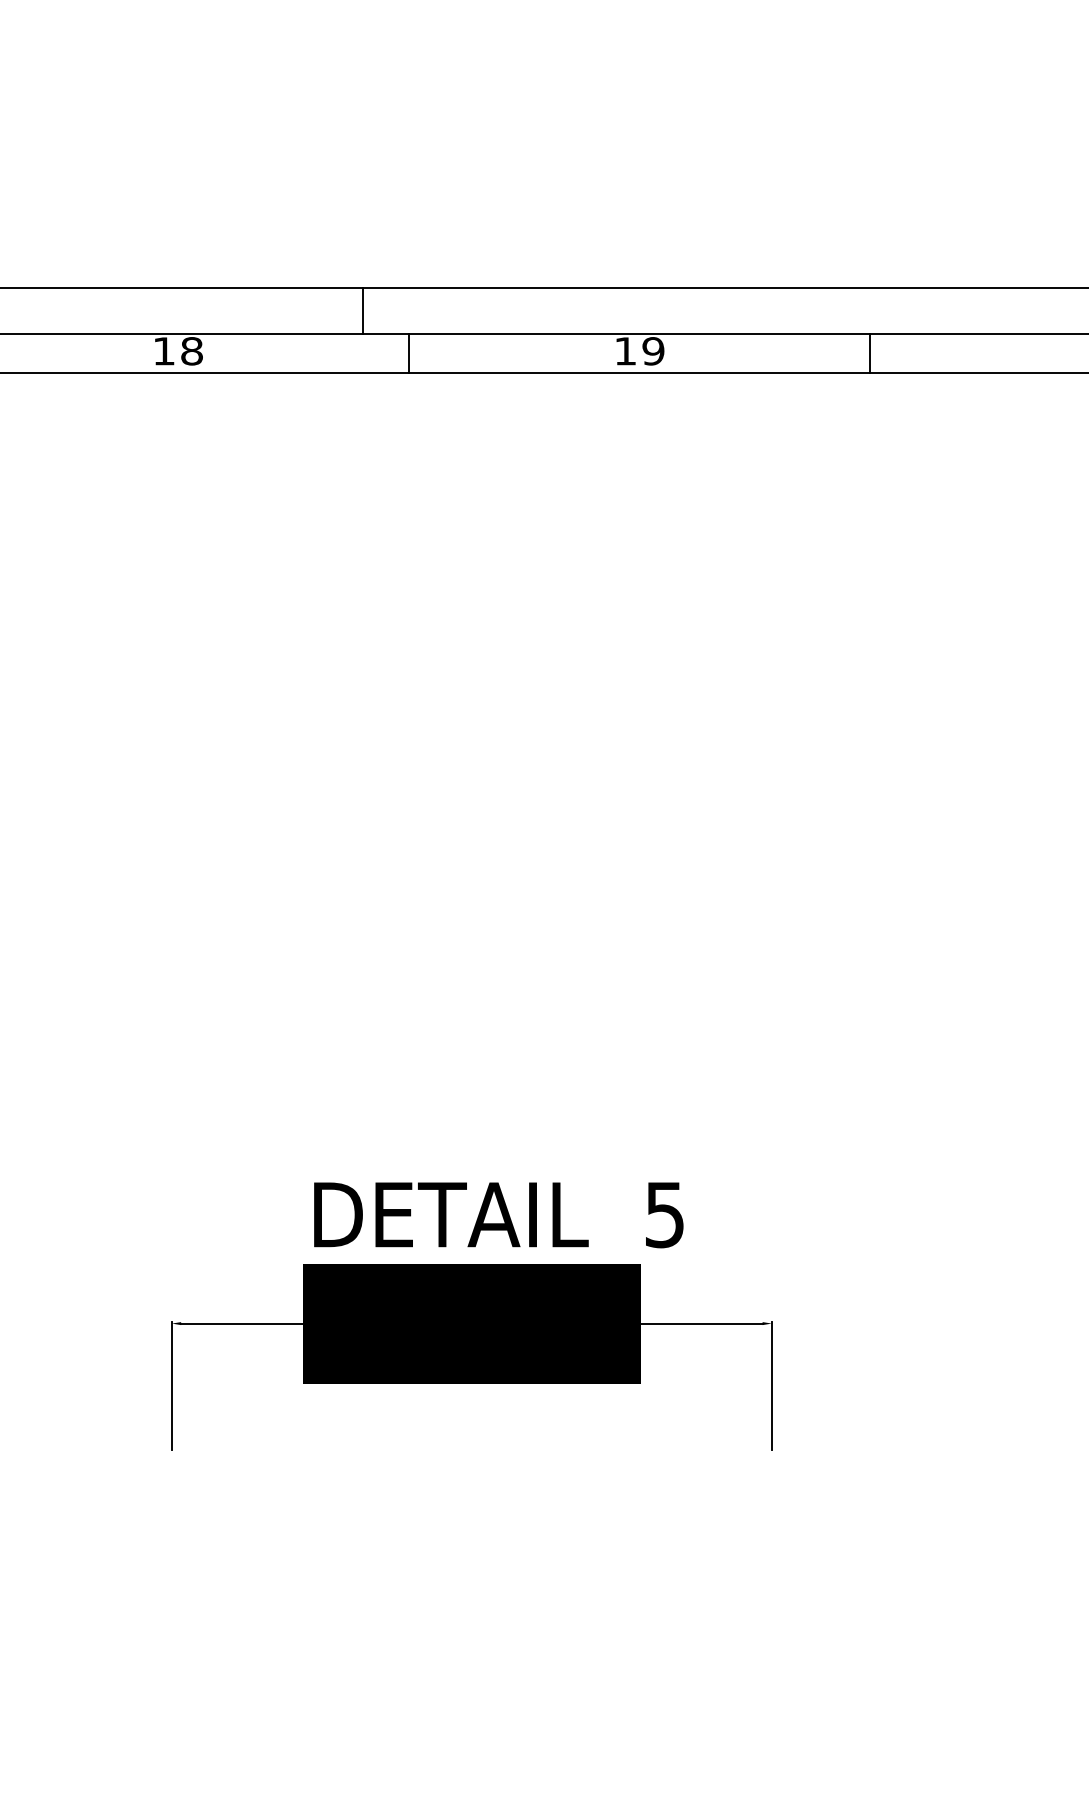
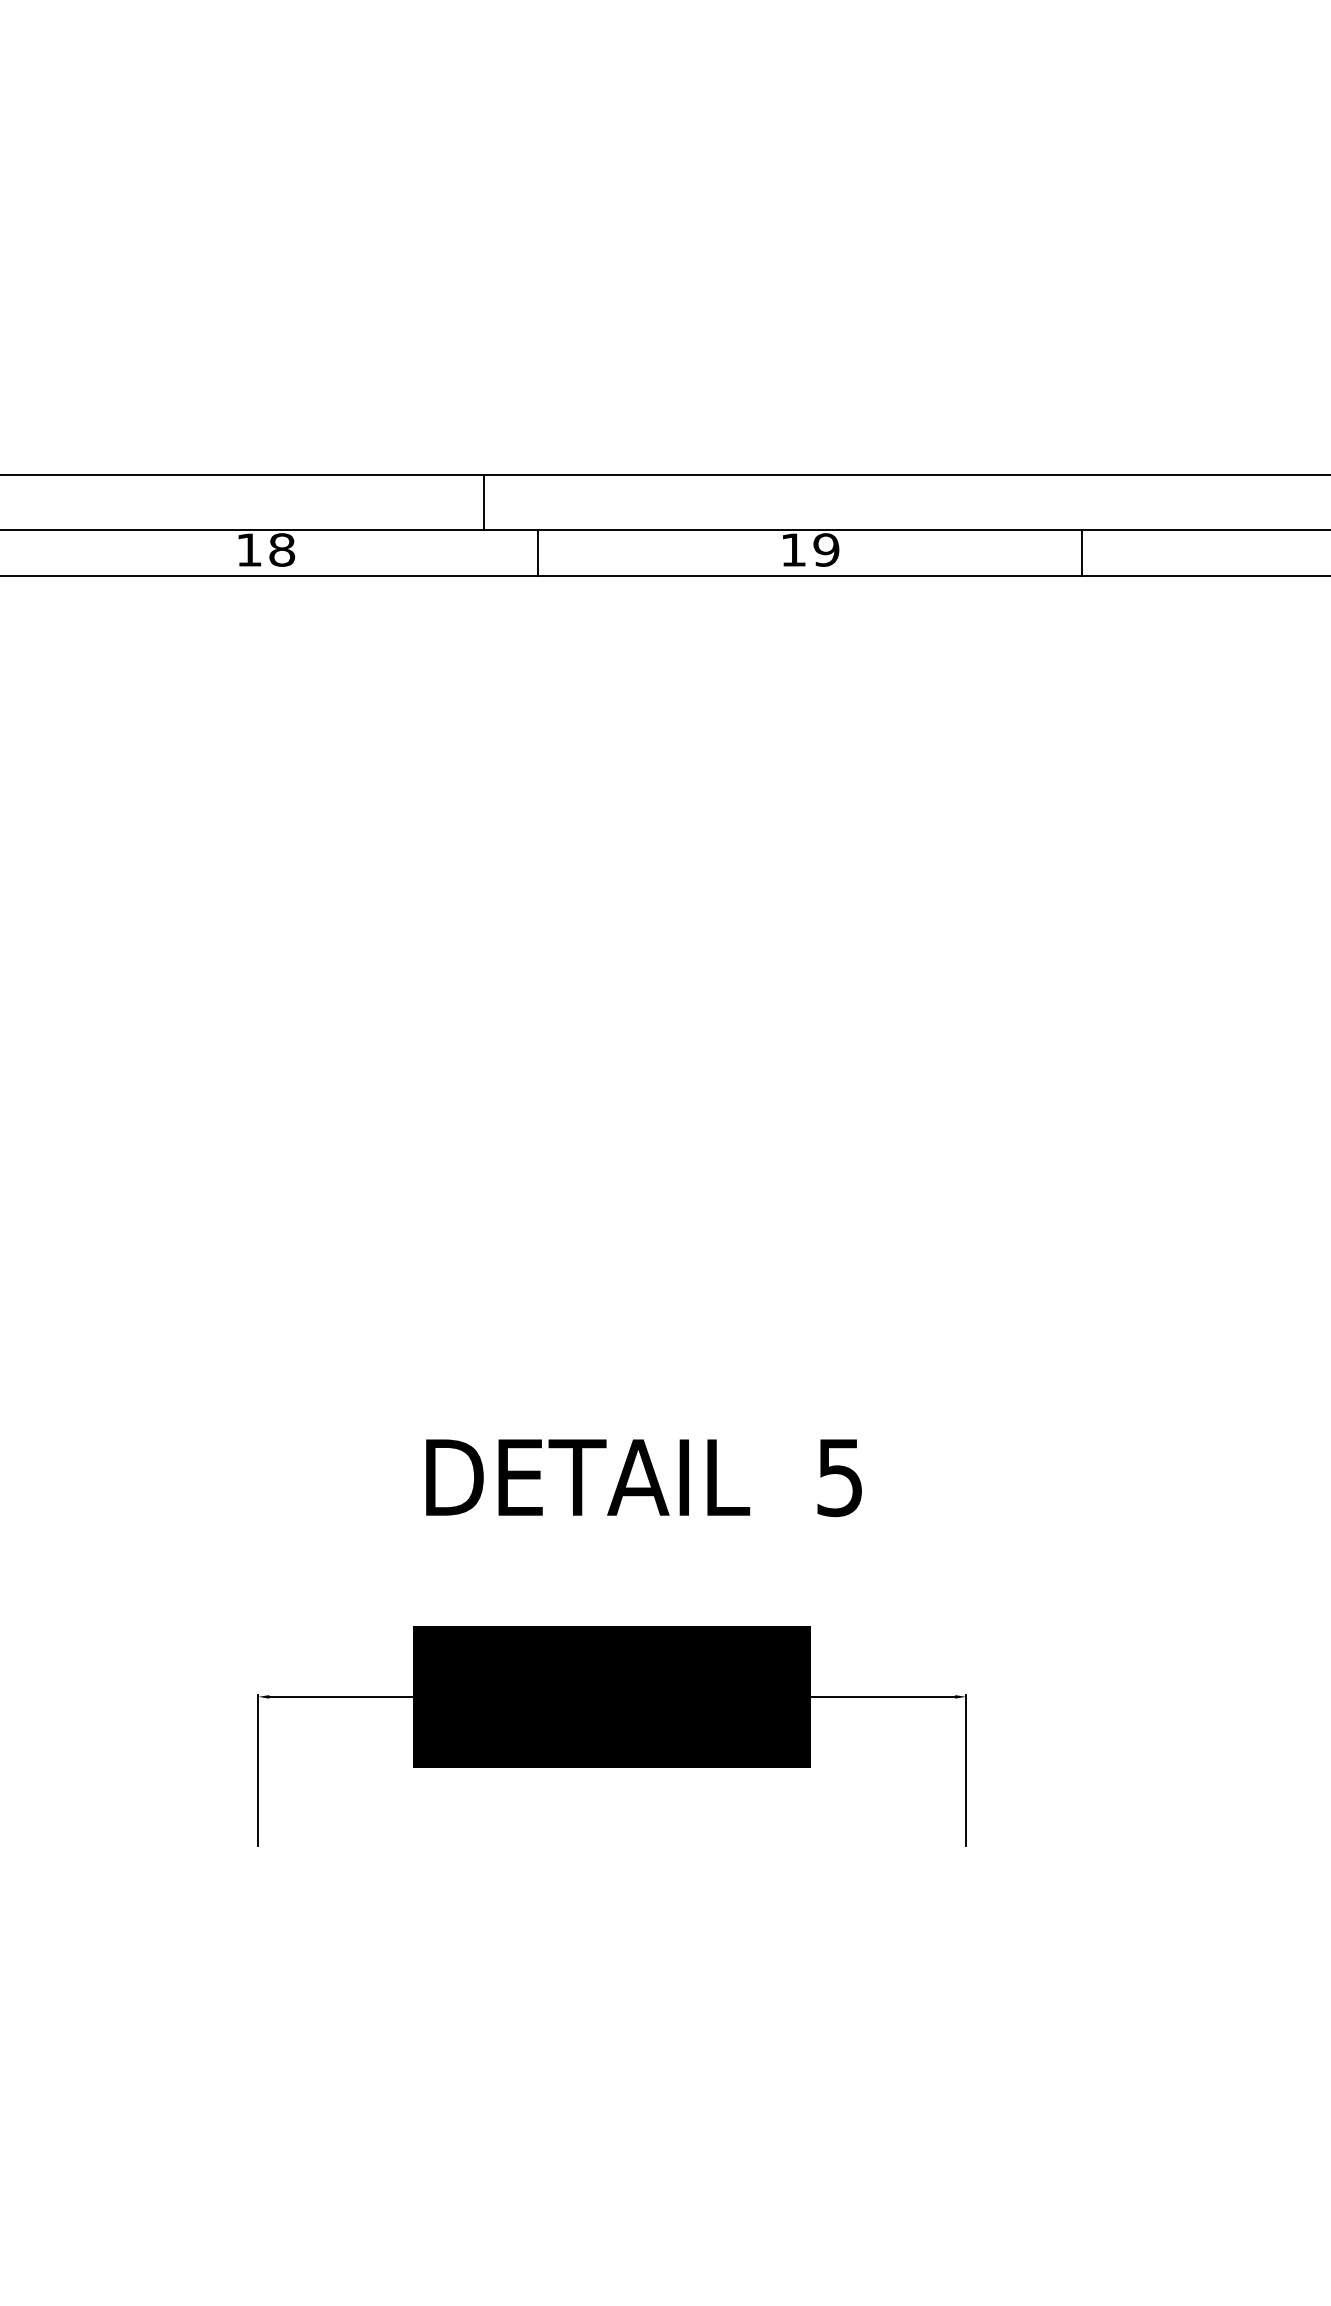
text: (498, 1215) -> (643, 1478), moved

